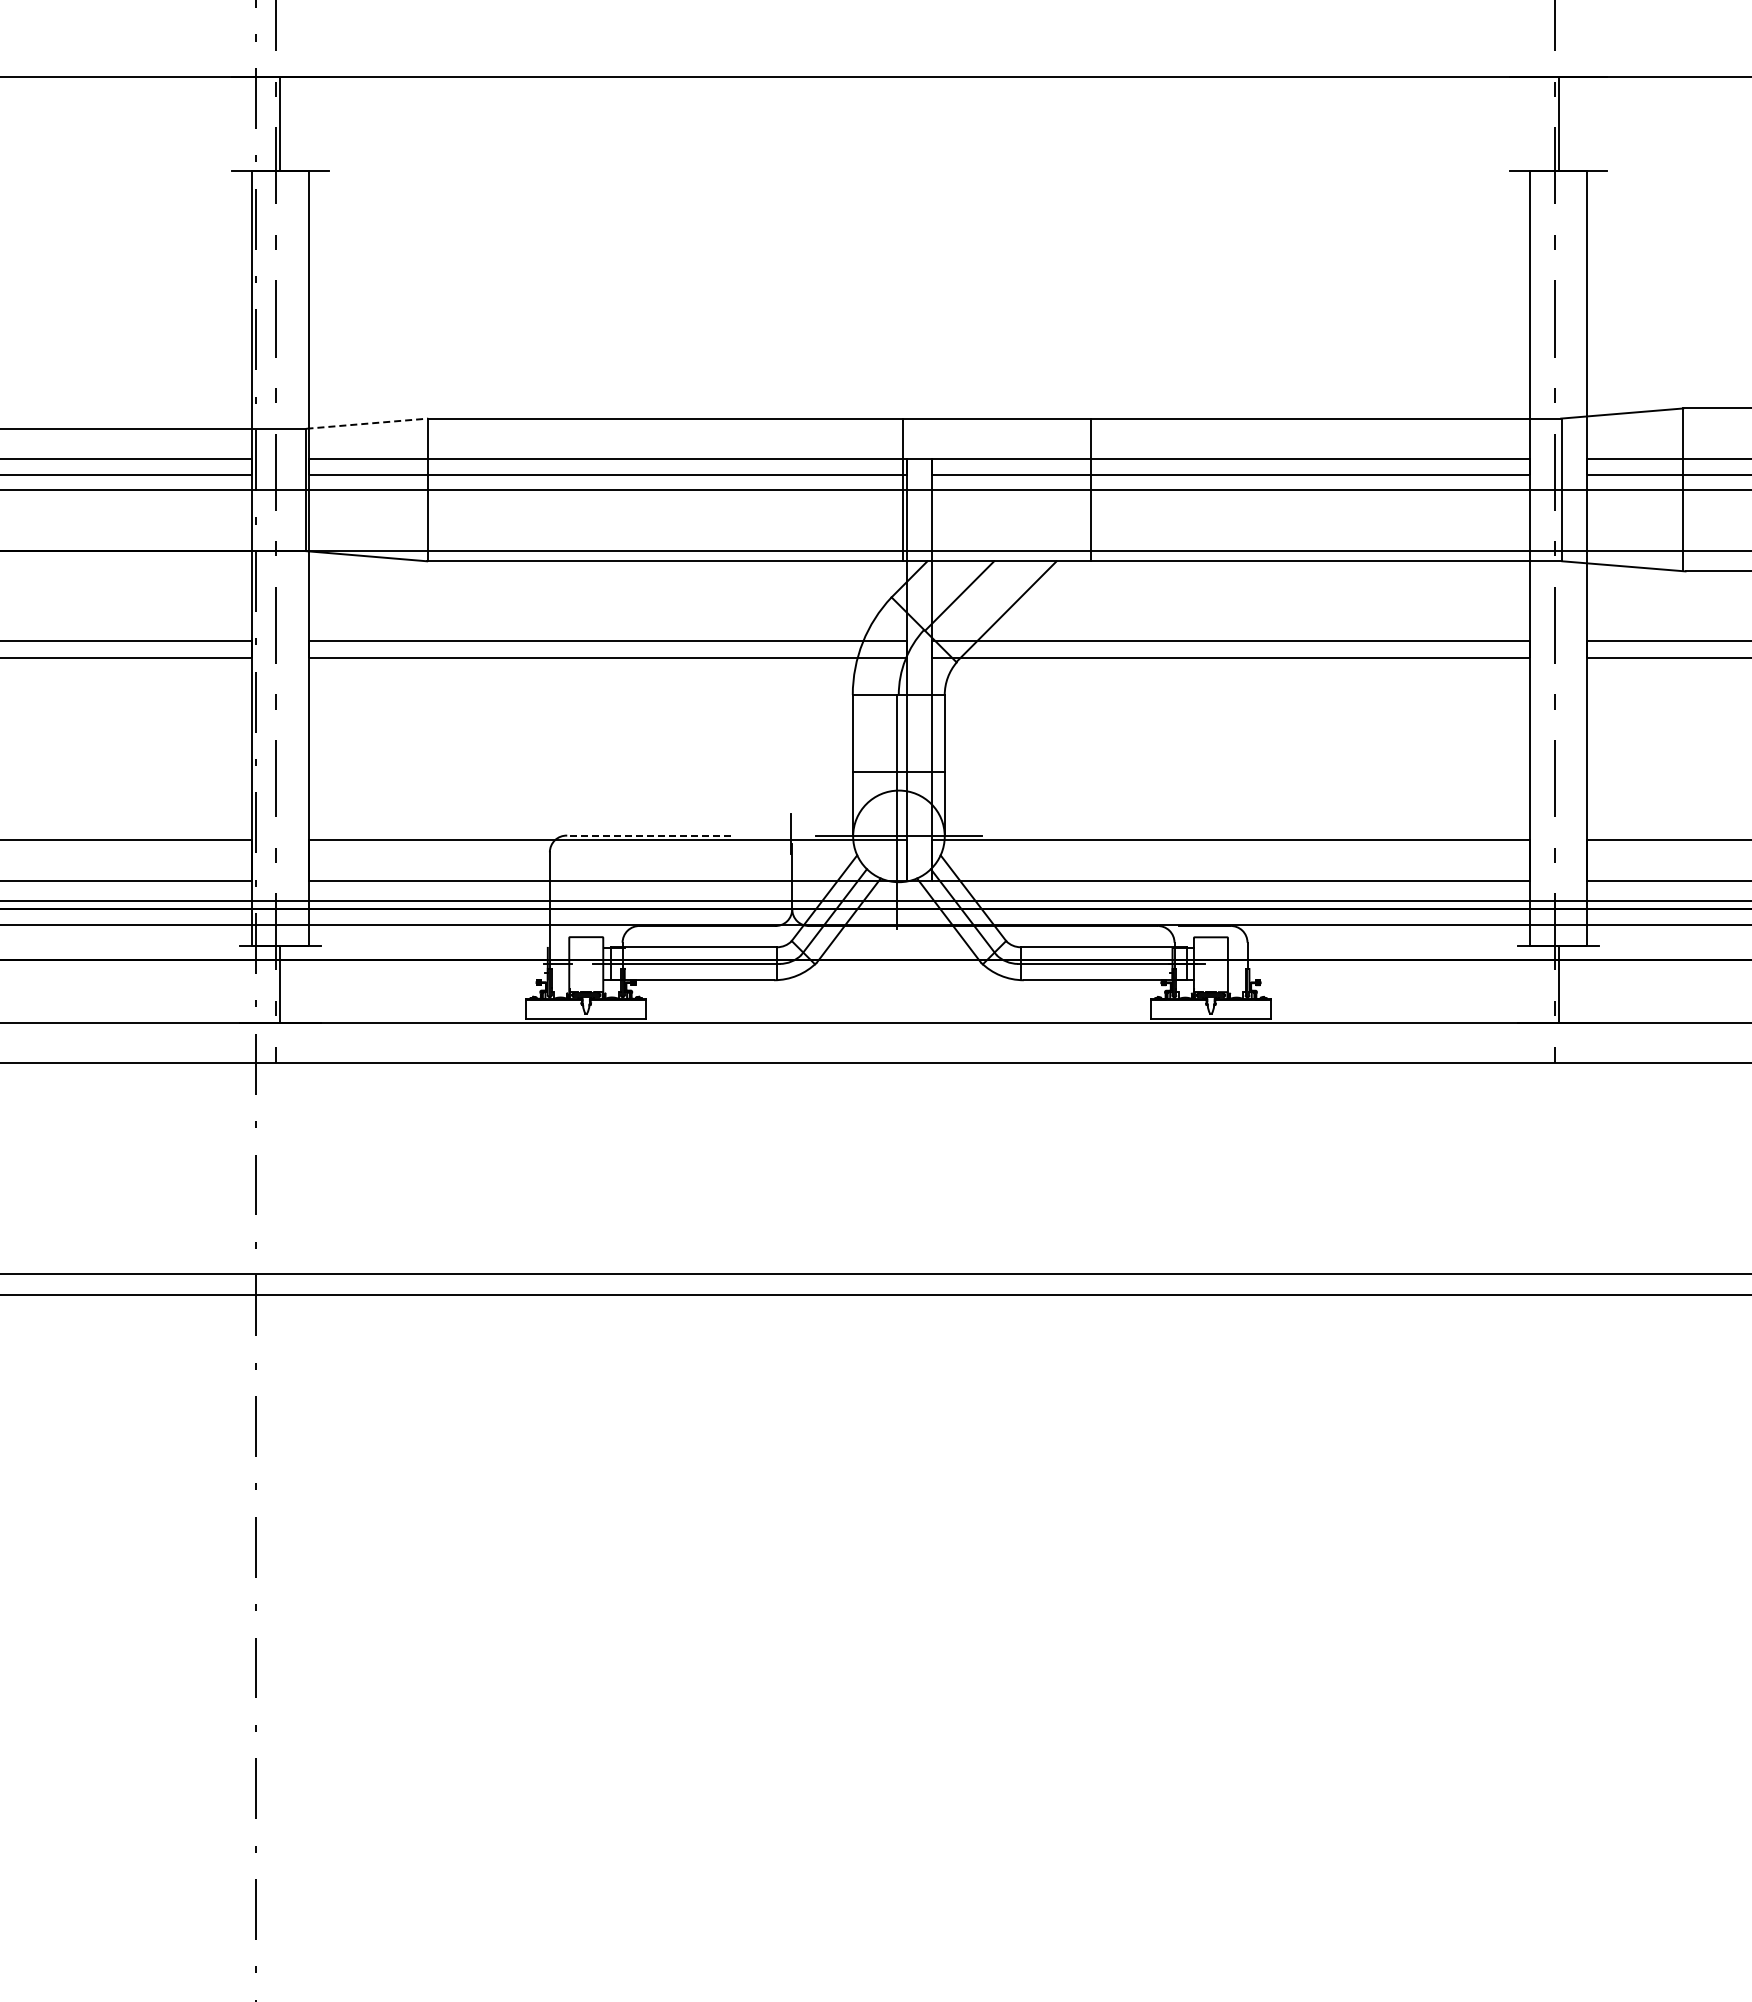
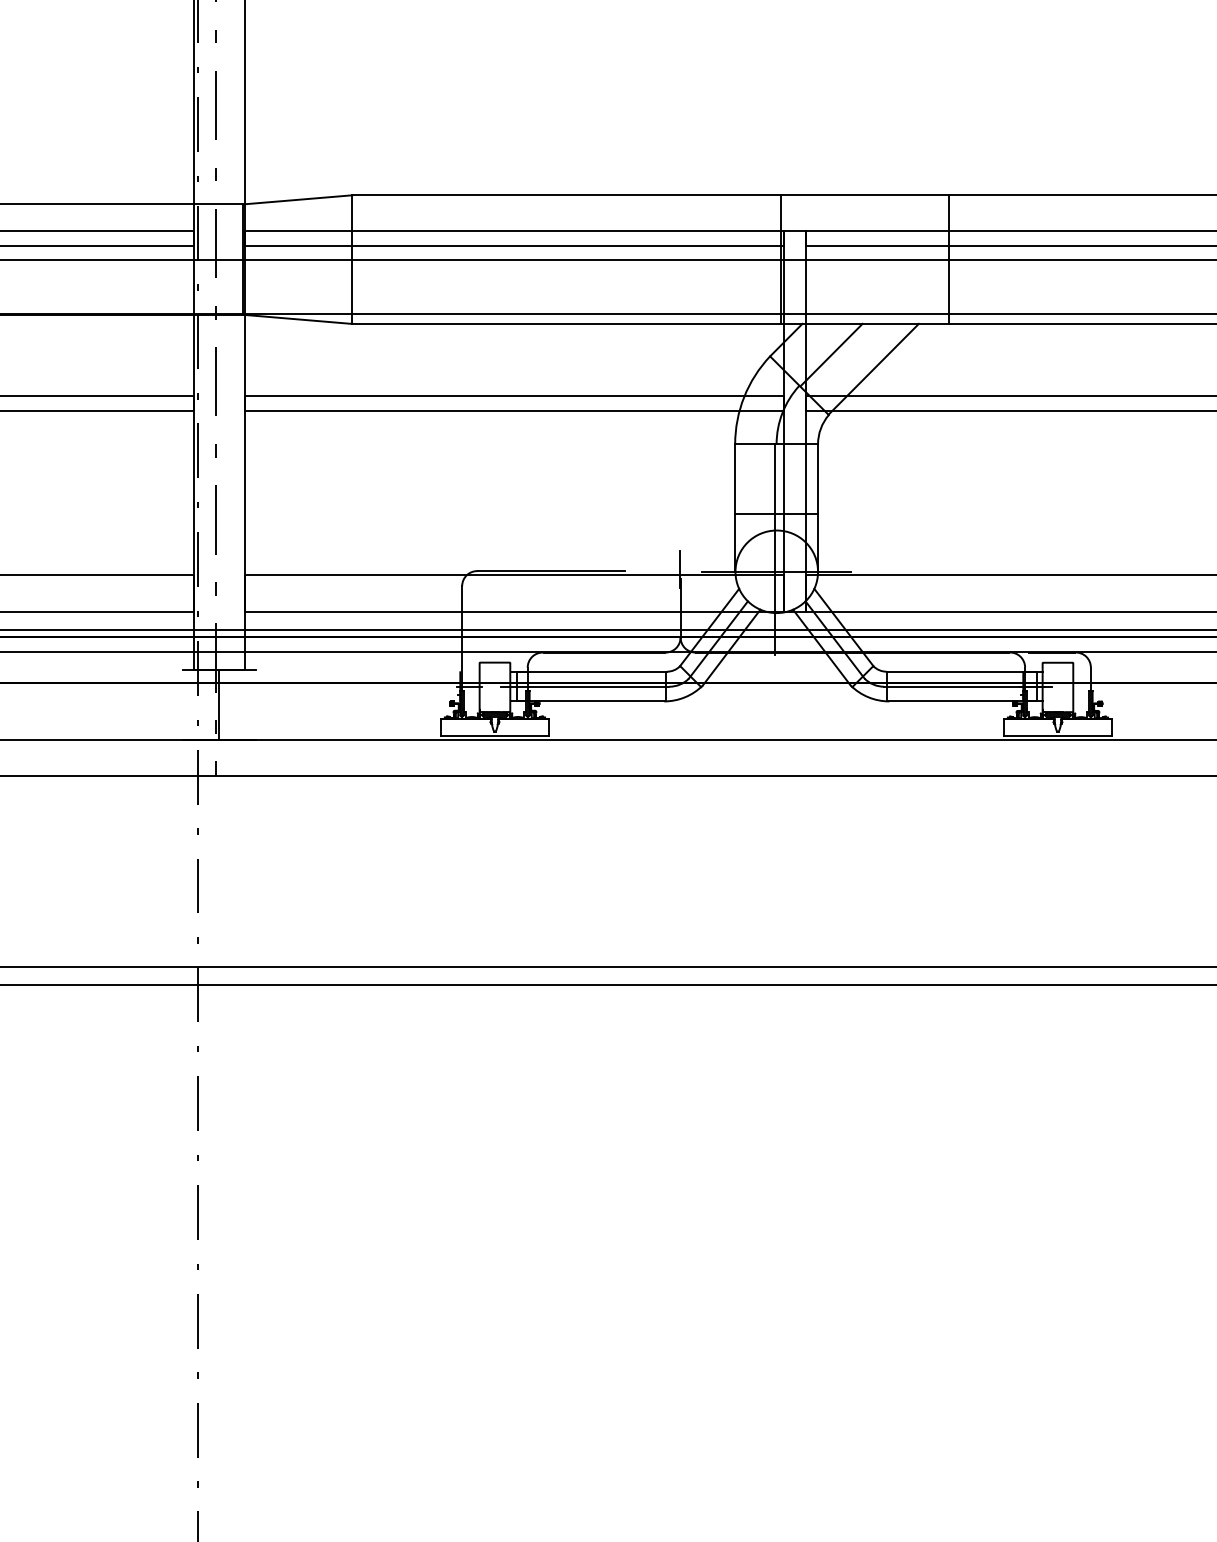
line: (367, 423) -> (297, 199), dashed -> solid
line: (649, 835) -> (551, 570), dashed -> solid

